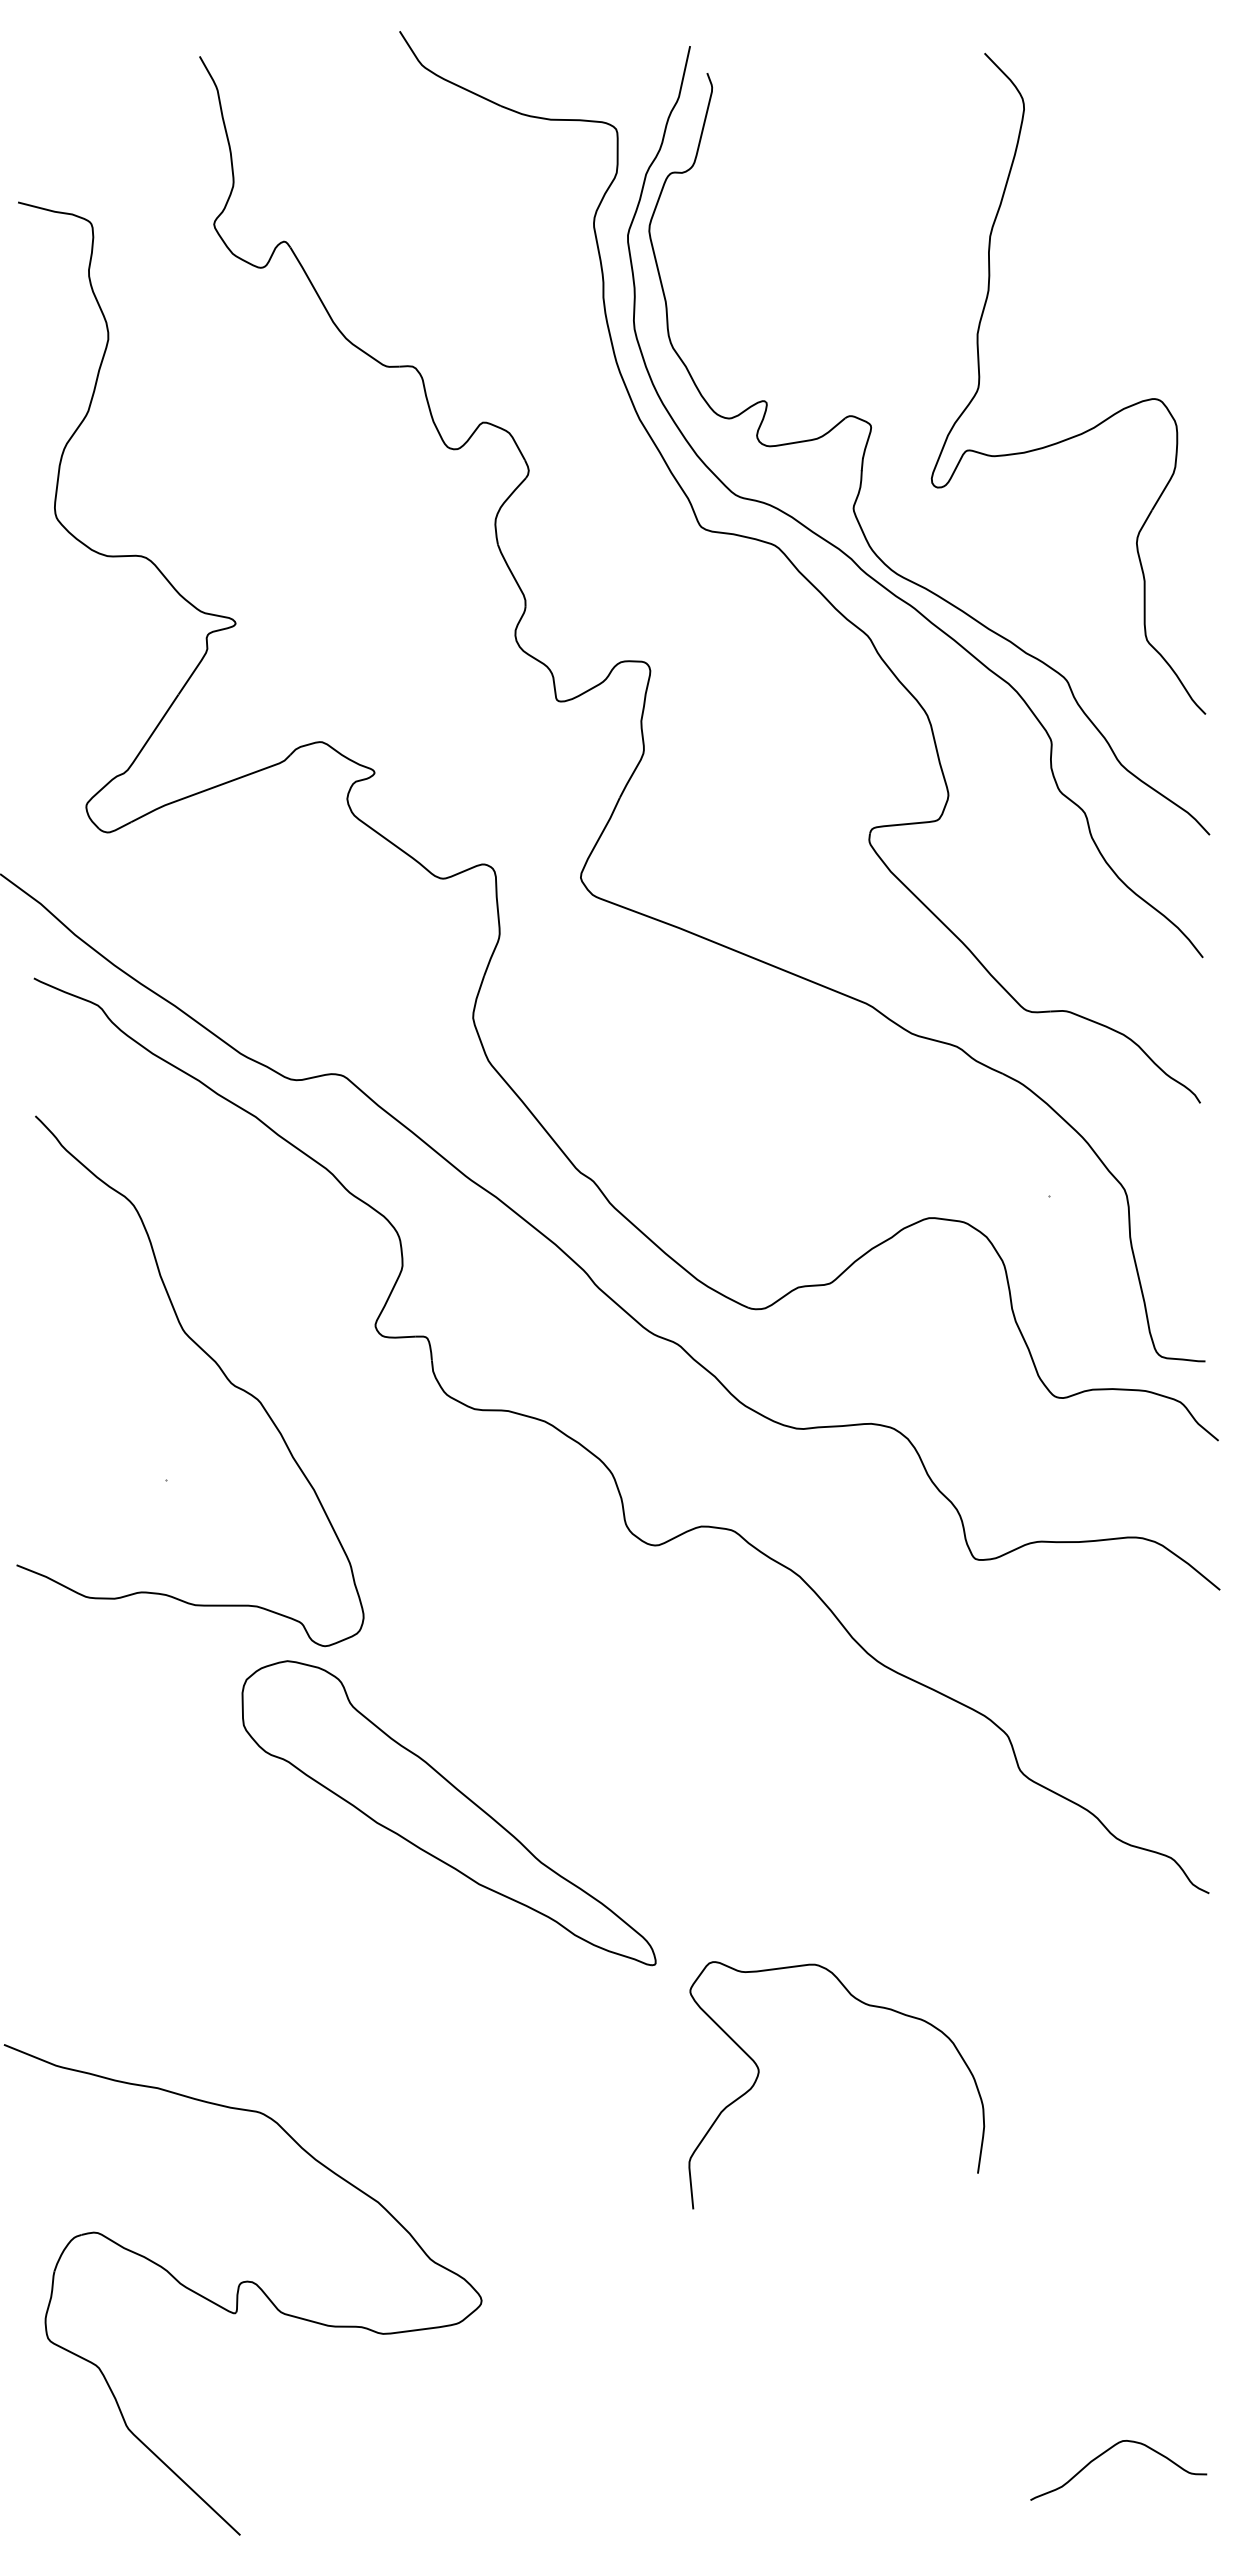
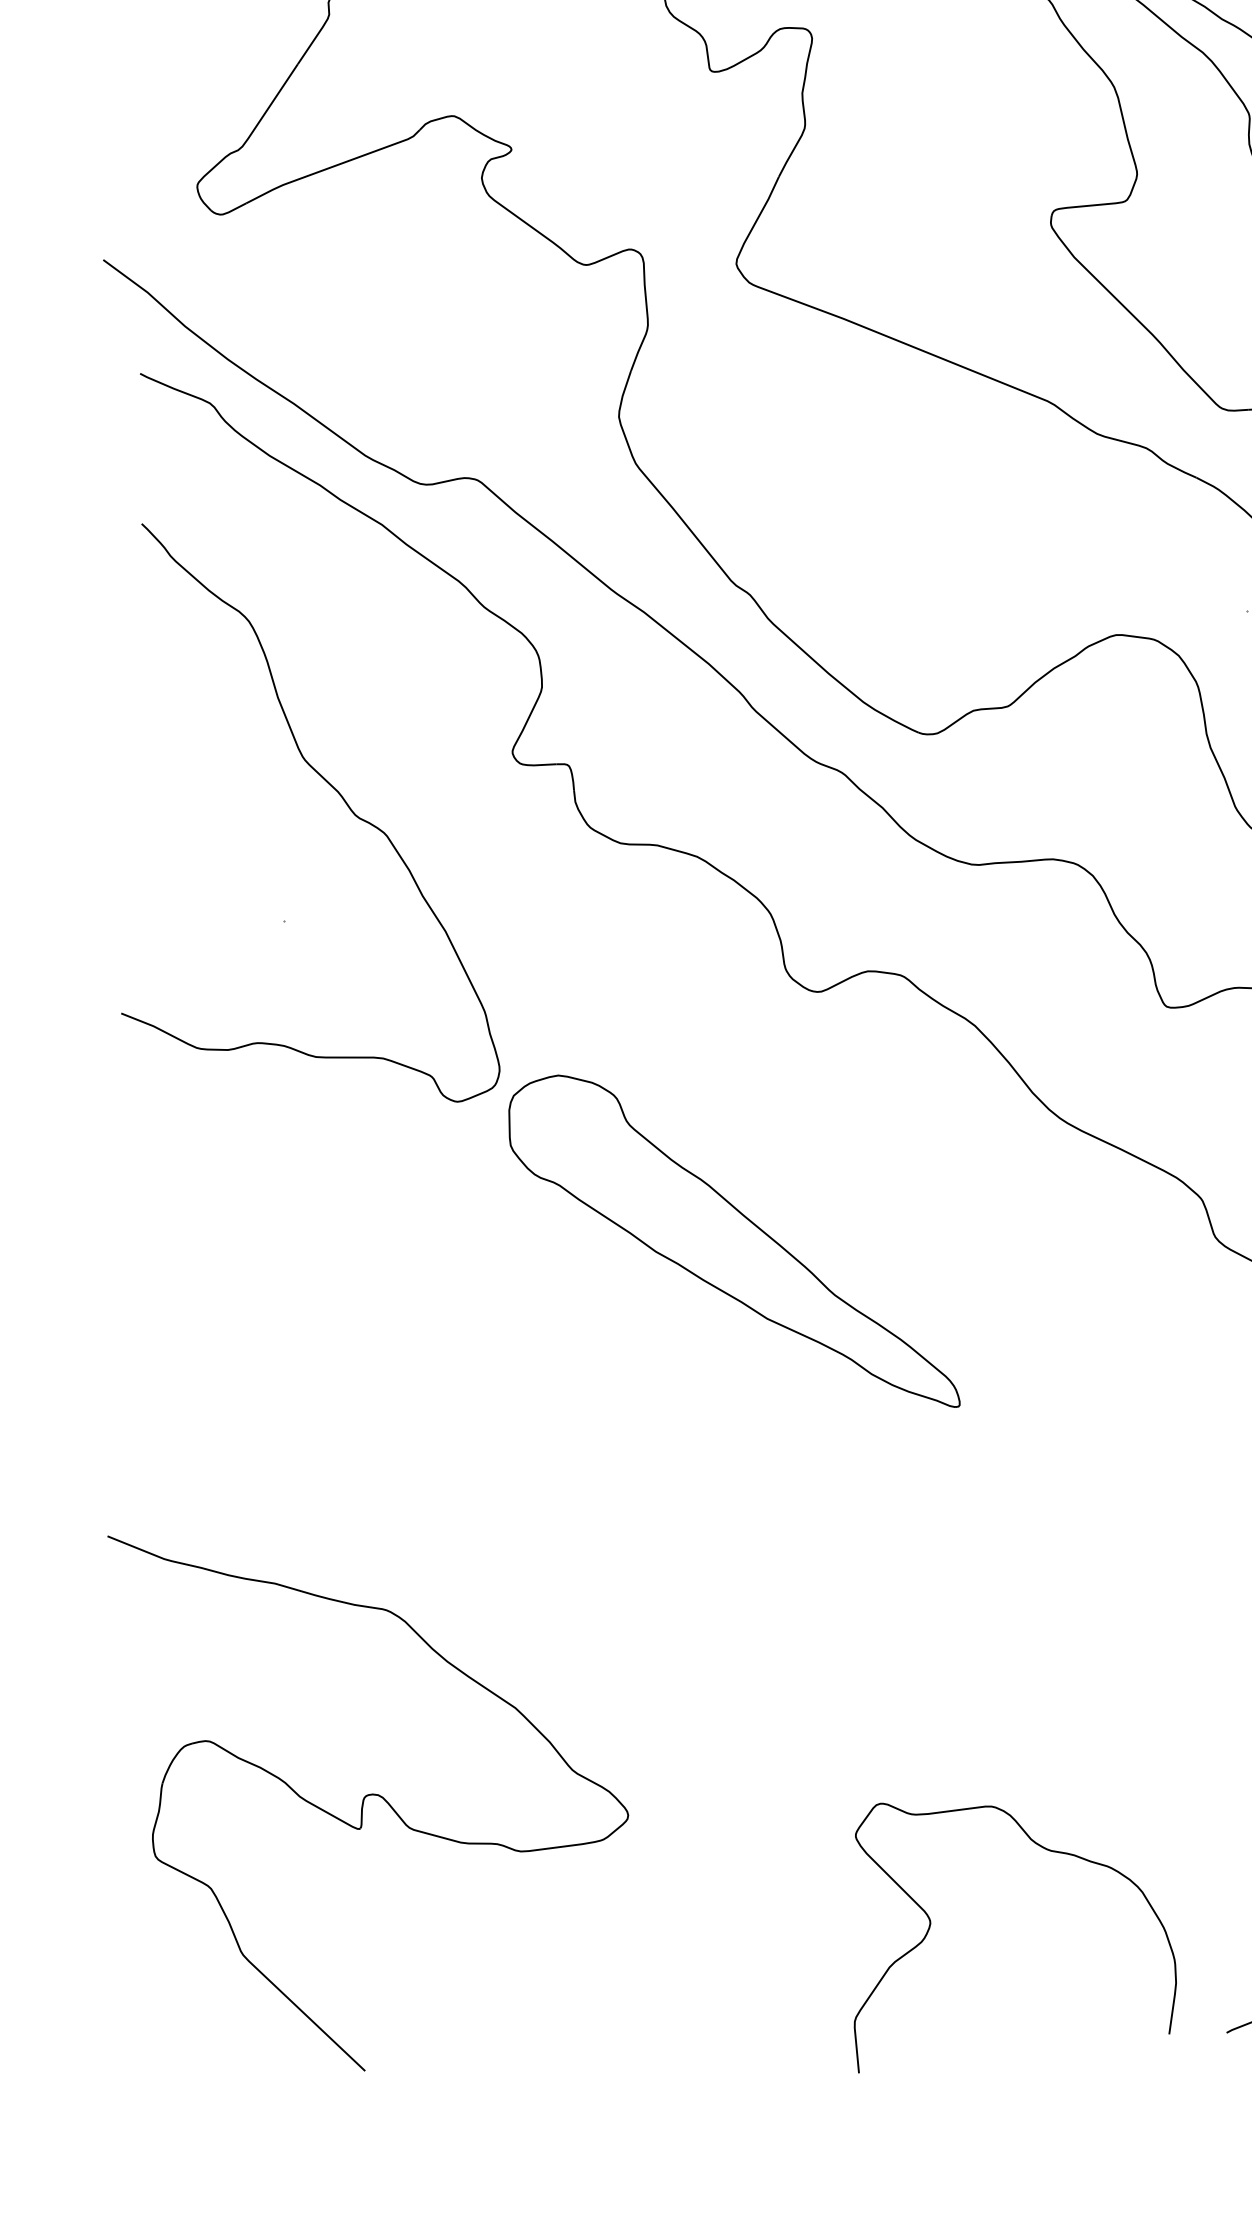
part: (448, 1813) -> (733, 1241), moved
curve: (759, 2074) -> (931, 1926), moved

